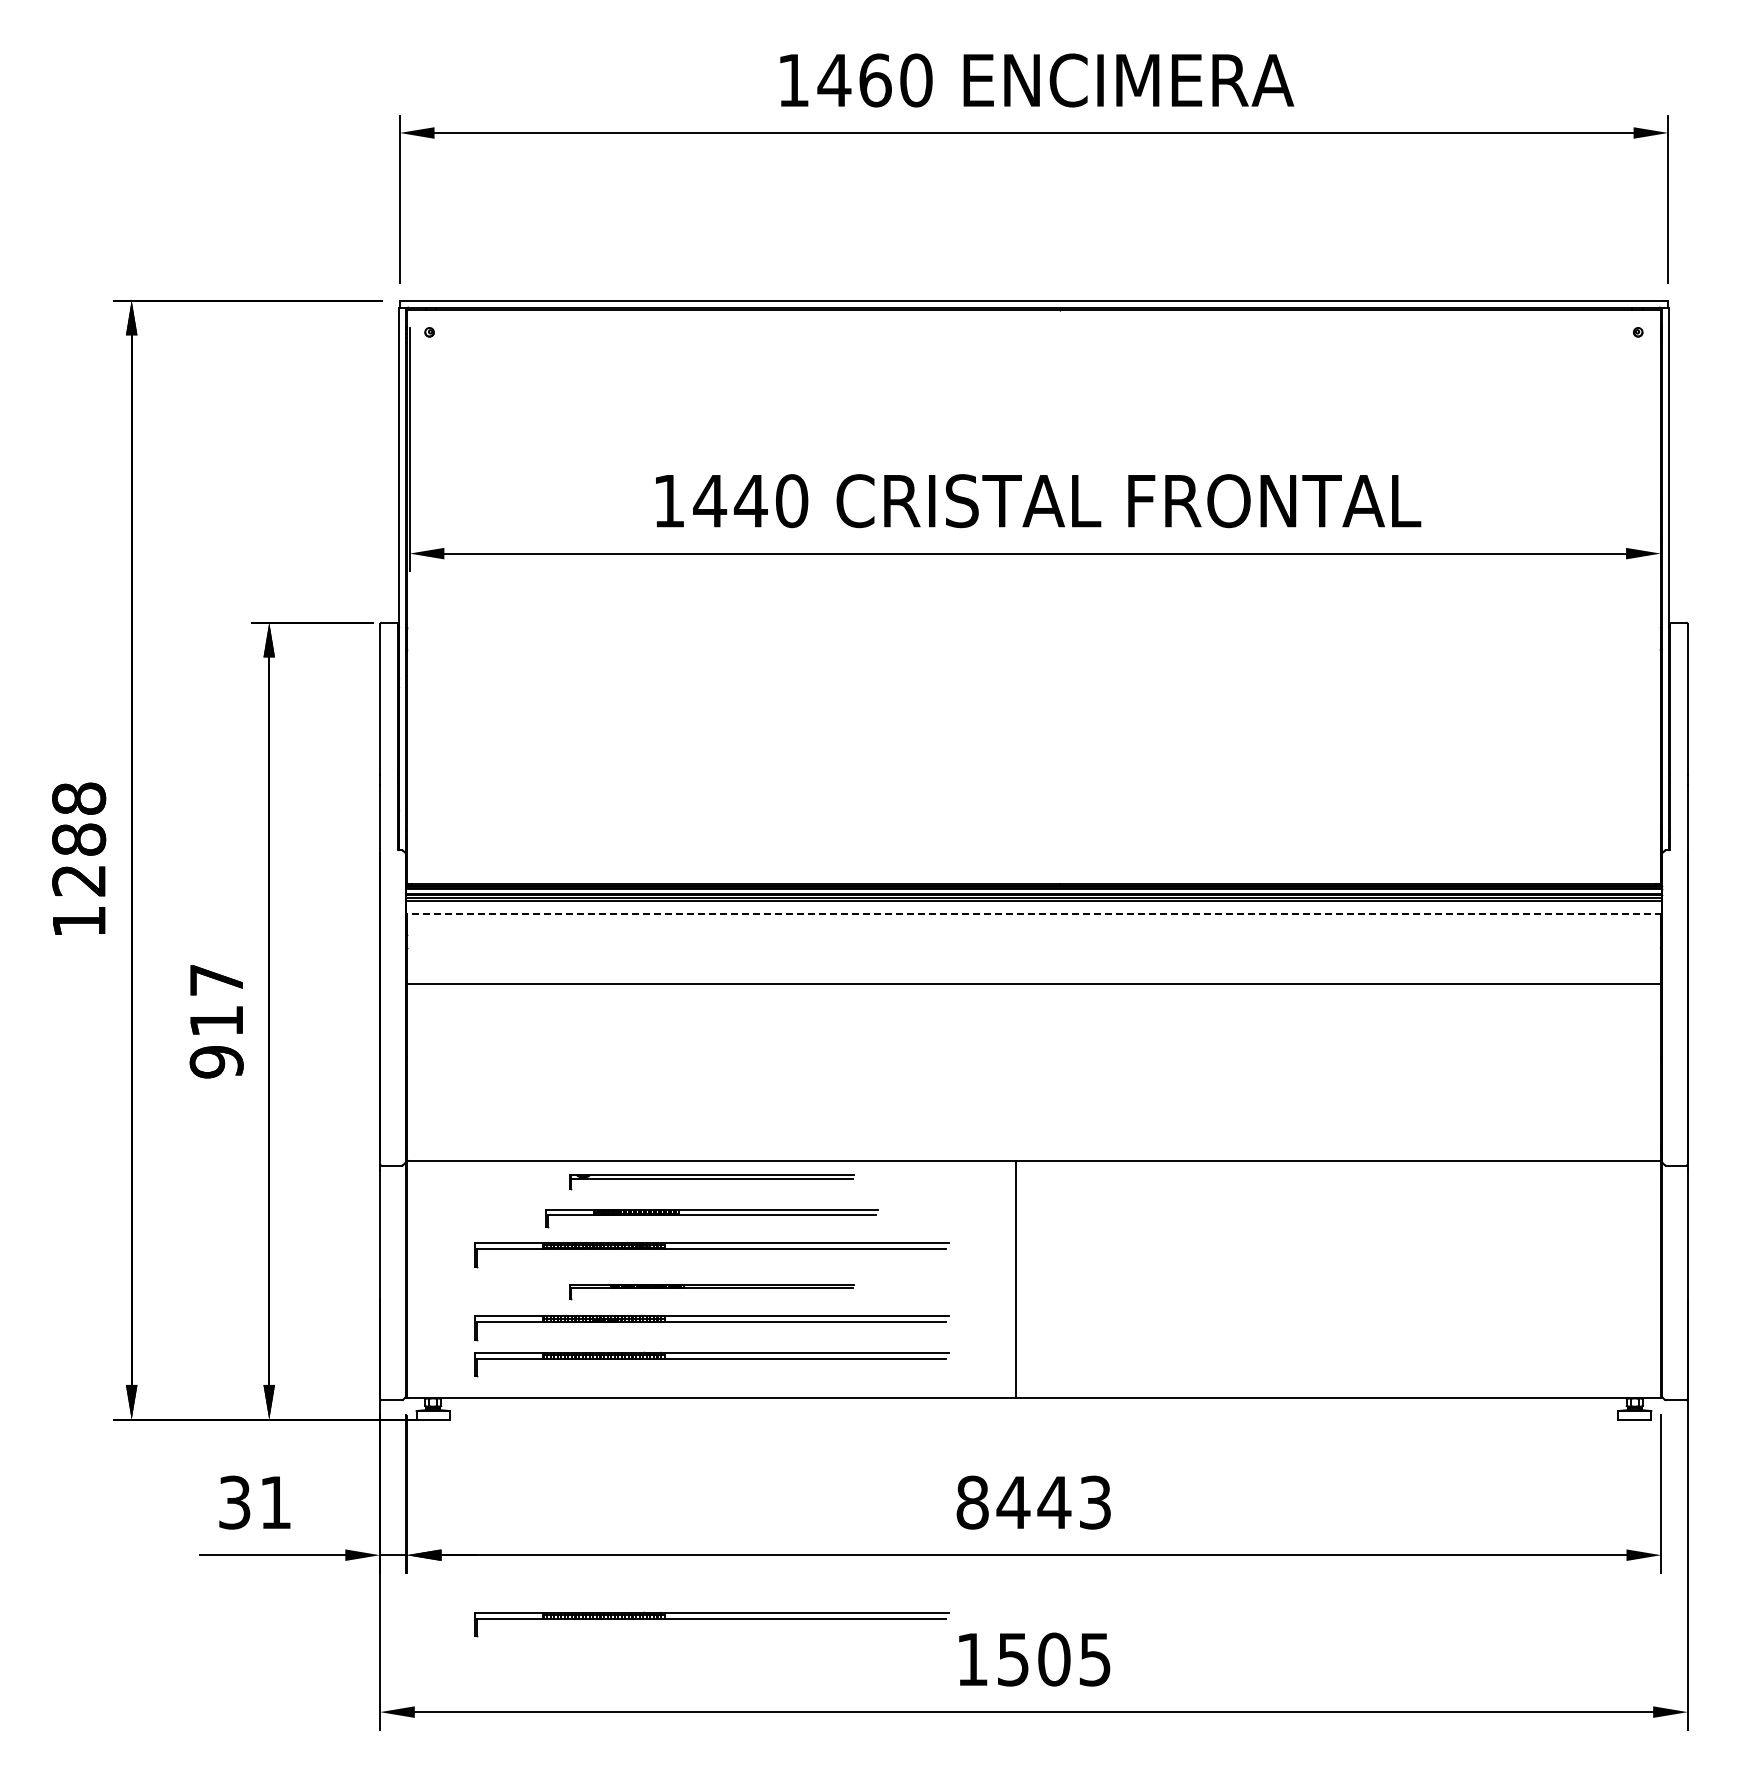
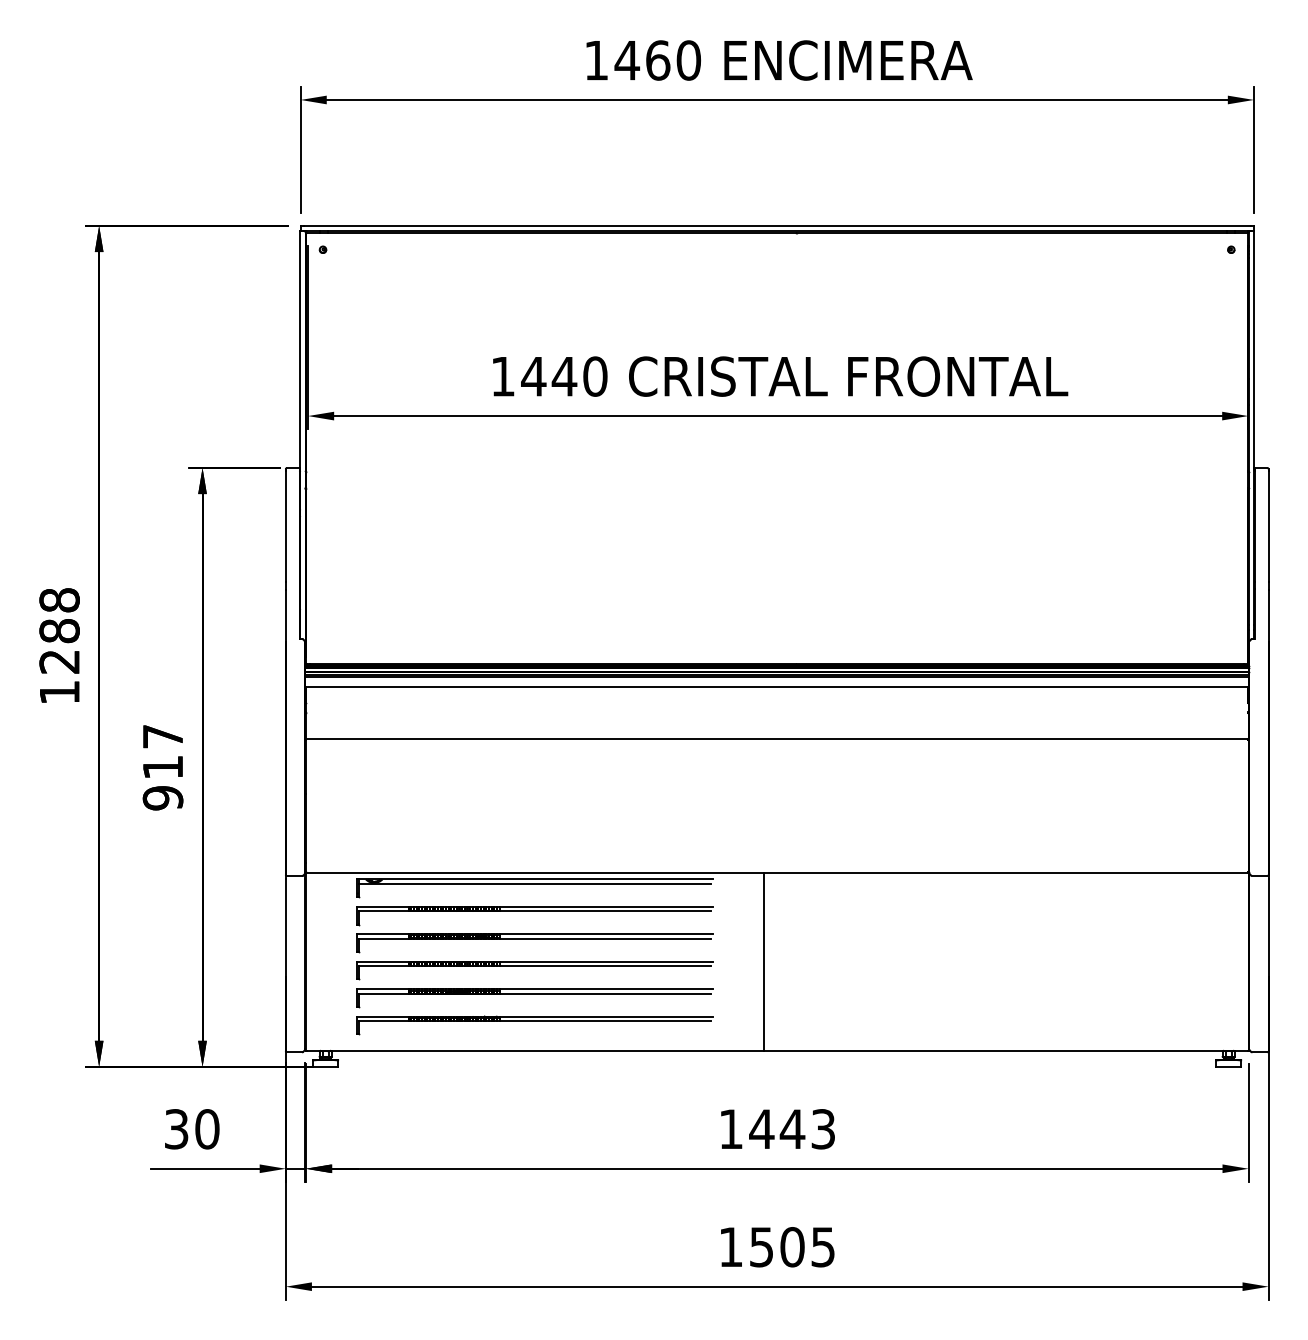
line: (1033, 913) -> (776, 686), dashed -> solid
part: (711, 1182) -> (534, 888), size x1.67
part: (711, 1218) -> (534, 915), size x1.43
part: (711, 1291) -> (534, 970), size x1.67
text: (275, 1502) -> (207, 1129), 31 -> 30
text: (972, 1502) -> (731, 1129), 8443 -> 1443
part: (711, 1624) -> (534, 1220), removed

